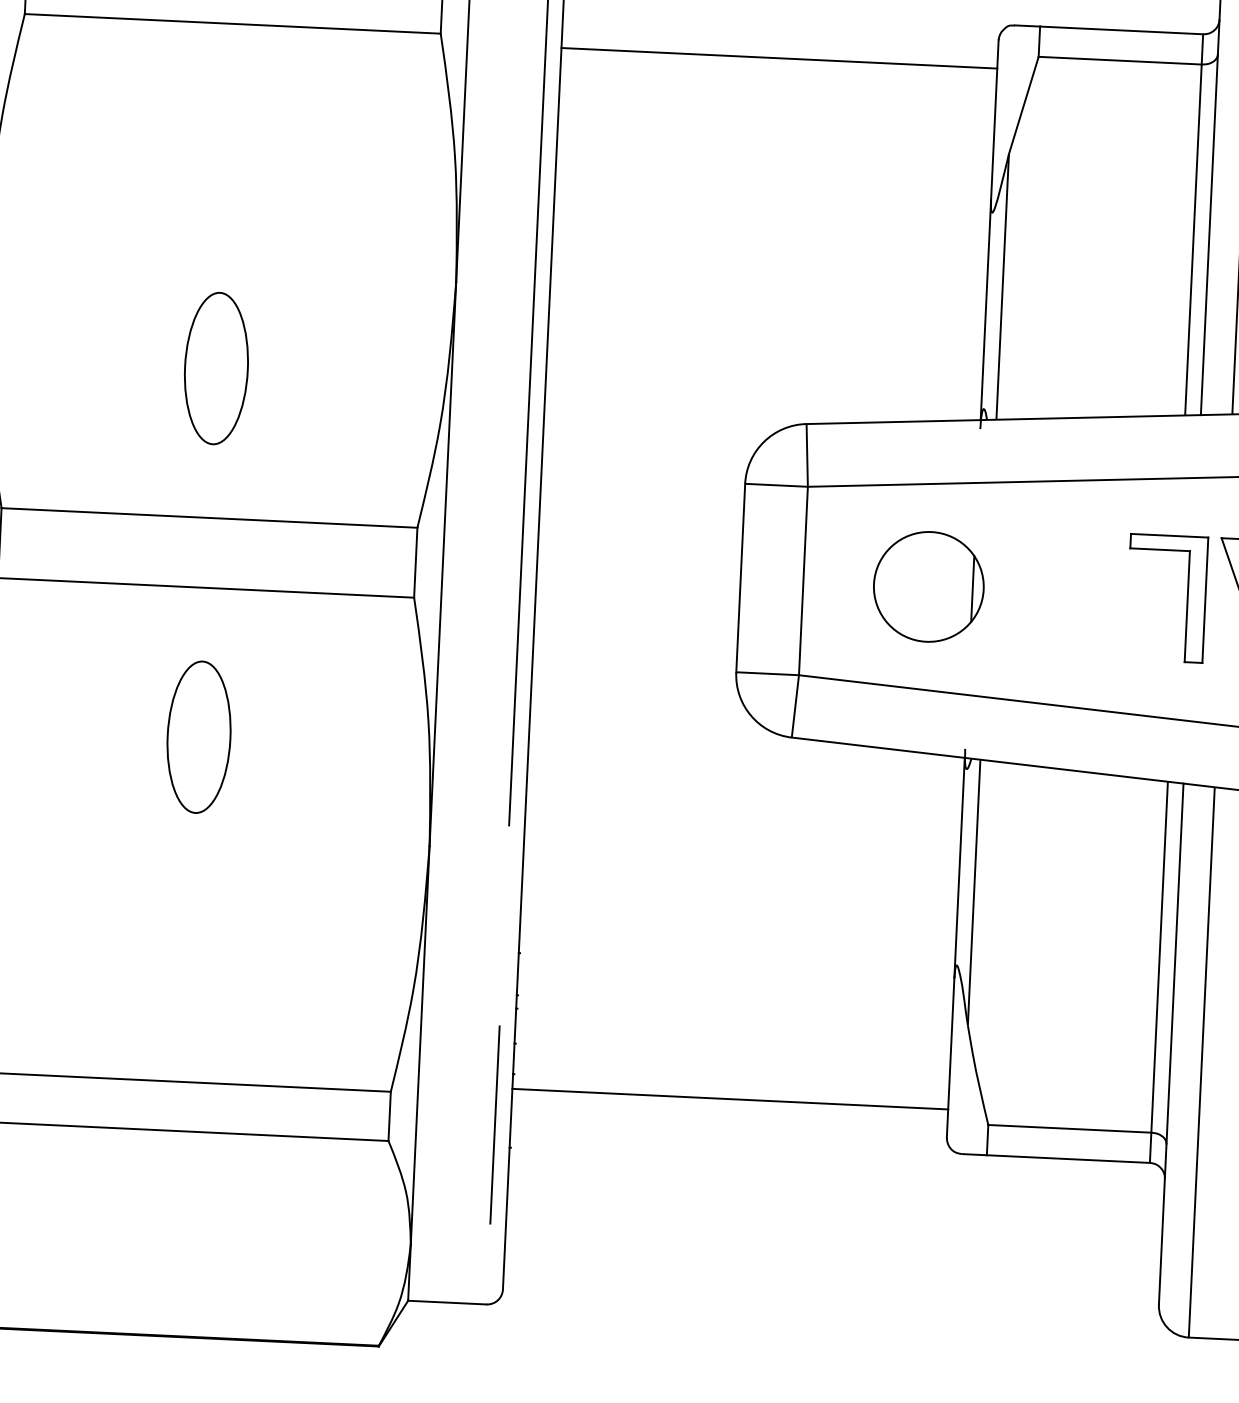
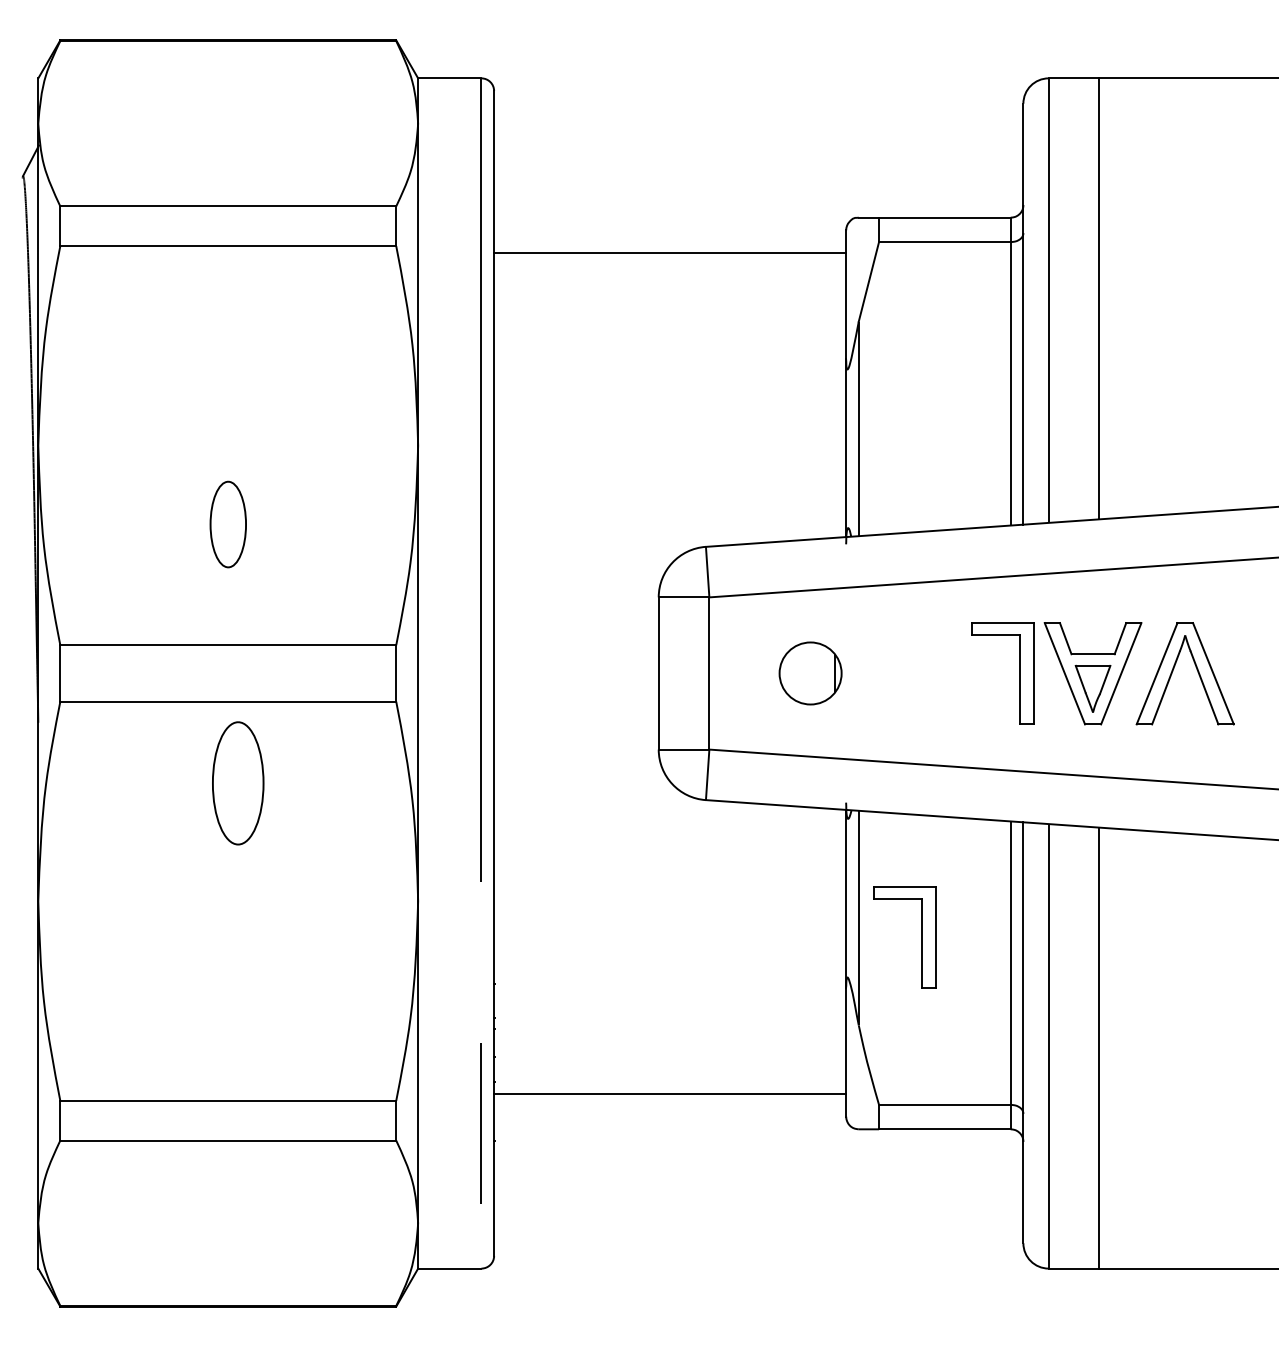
part: (216, 368) -> (228, 524), size x0.7
part: (928, 586) -> (810, 673), size x0.7
part: (199, 737) -> (238, 783), moved
part: (1050, 920) -> (921, 937), added

